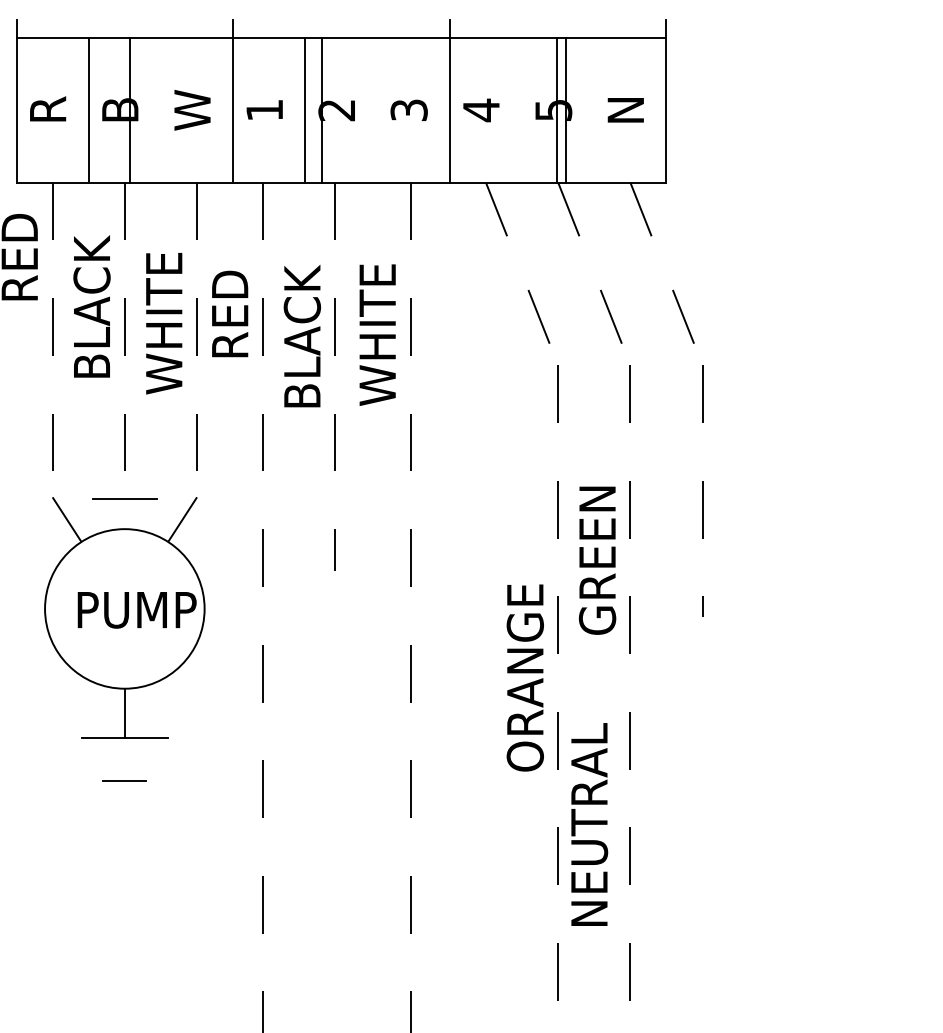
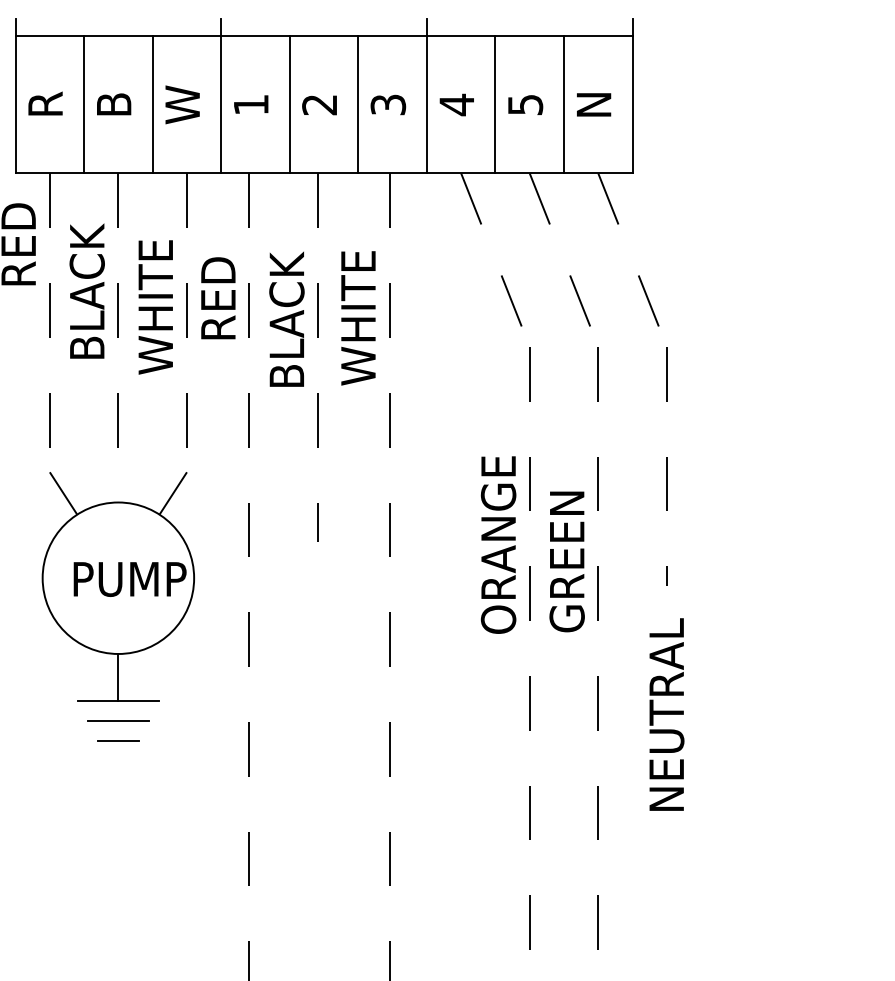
line: (129, 110) -> (152, 105), moved
line: (321, 110) -> (358, 105), moved
line: (557, 110) -> (564, 105), moved
line: (566, 110) -> (495, 105), moved
line: (124, 498) -> (118, 720), moved
text: (597, 560) -> (567, 561), moved
text: (524, 677) -> (497, 544), moved
text: (589, 824) -> (666, 714), moved

